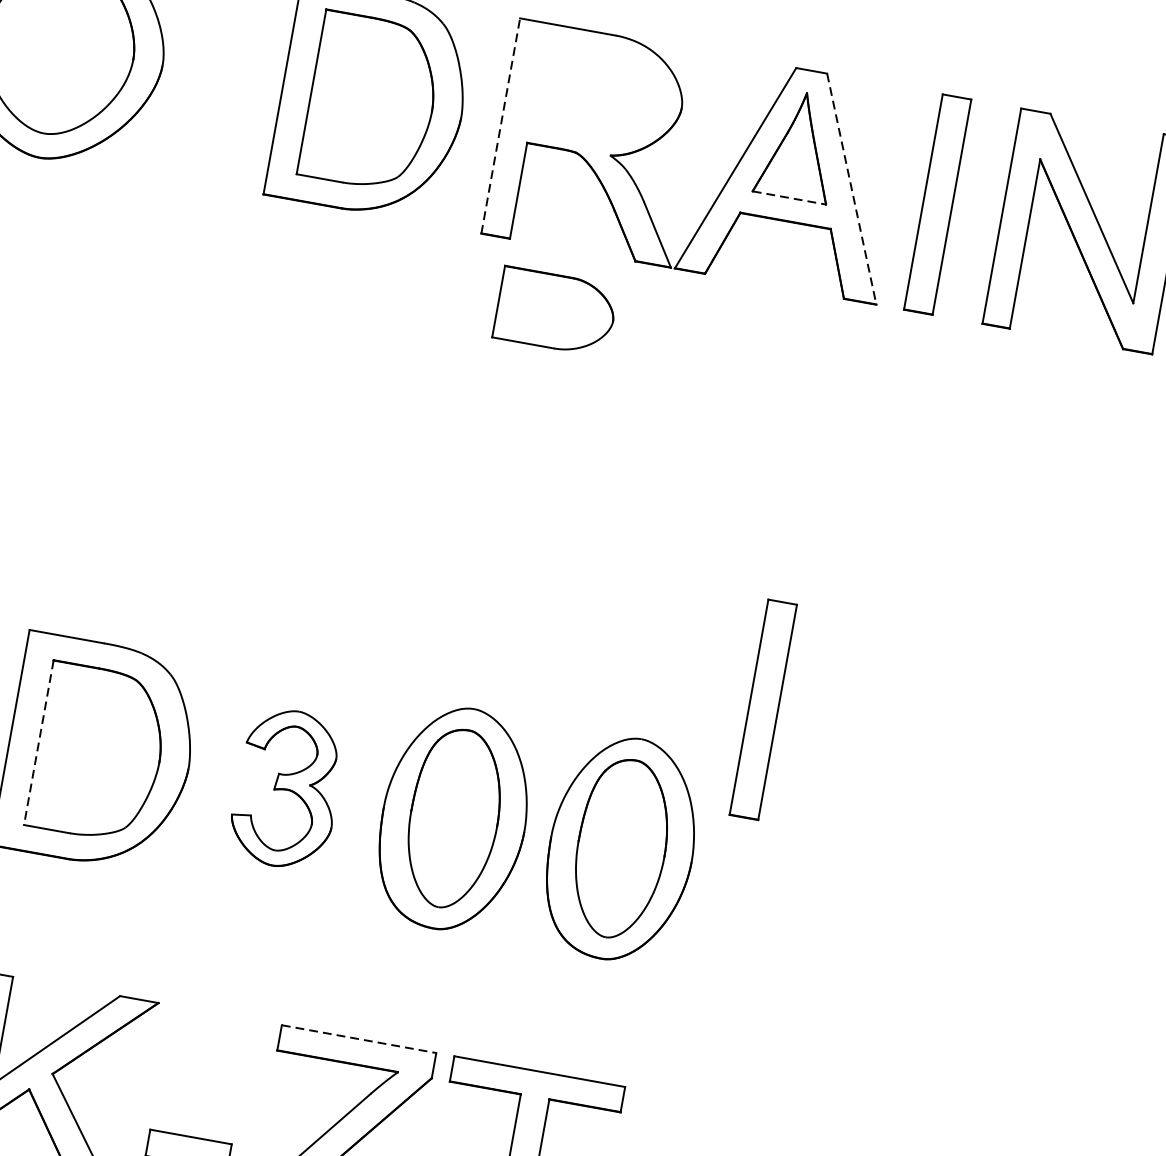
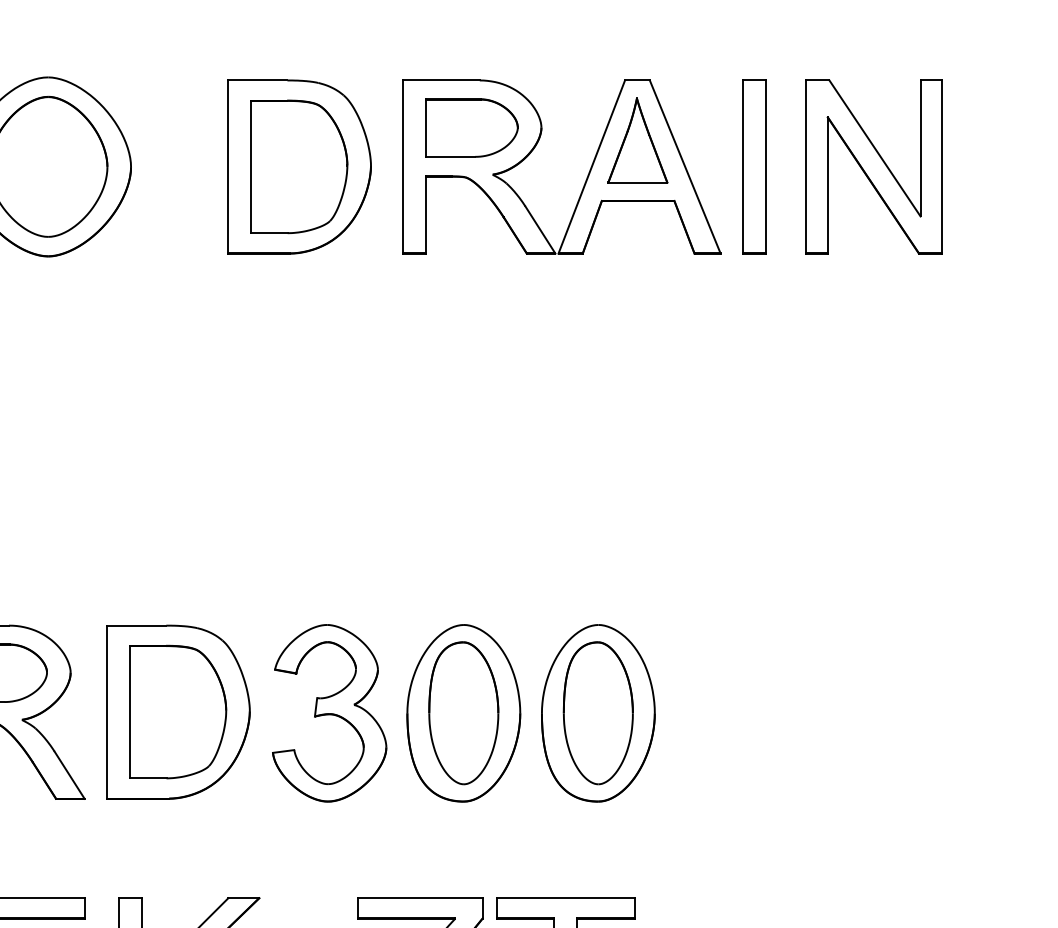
line: (500, 126) -> (402, 167), dashed -> solid
line: (851, 189) -> (685, 167), dashed -> solid
line: (790, 197) -> (638, 182), dashed -> solid
part: (555, 311) -> (471, 127), moved
part: (763, 709) -> (689, 584), removed
line: (38, 743) -> (129, 712), dashed -> solid
part: (287, 789) -> (329, 713), size x1.43
line: (360, 1039) -> (421, 898), dashed -> solid

